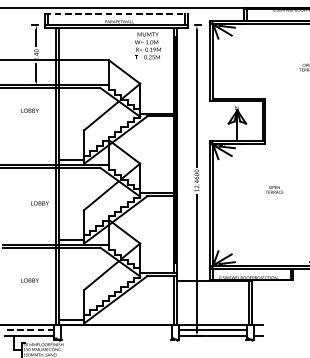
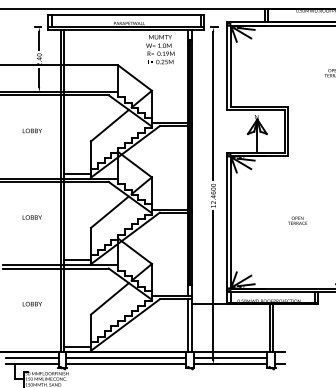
line: (116, 13) -> (126, 14), dashed -> solid
text: (29, 110) -> (31, 130), moved
text: (274, 189) -> (297, 220), moved
text: (39, 203) -> (31, 217), moved
line: (29, 329) -> (31, 357), dashed -> solid
line: (116, 329) -> (126, 357), added
line: (116, 336) -> (126, 364), added

